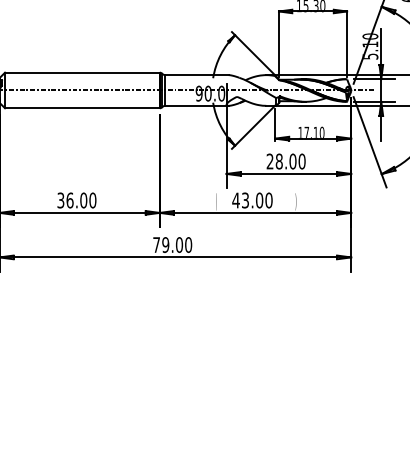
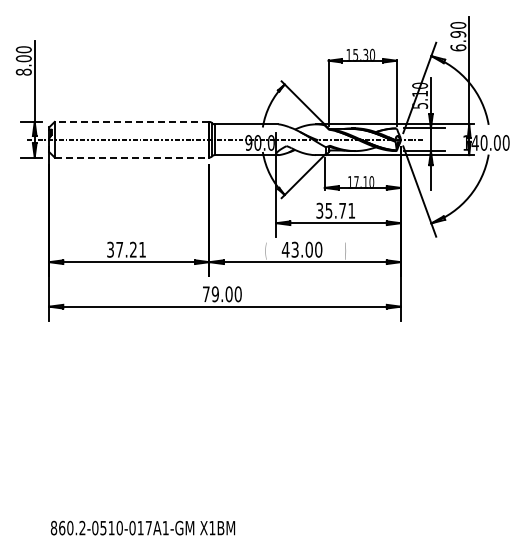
line: (81, 72) -> (131, 121), solid -> dashed
line: (82, 108) -> (132, 157), solid -> dashed
text: (285, 161) -> (335, 210), 28.00 -> 35.71
text: (81, 200) -> (131, 249), 36.00 -> 37.21

